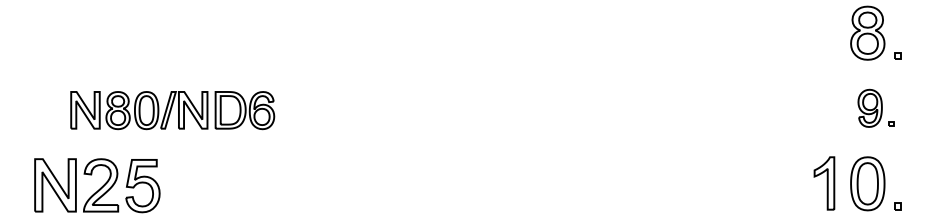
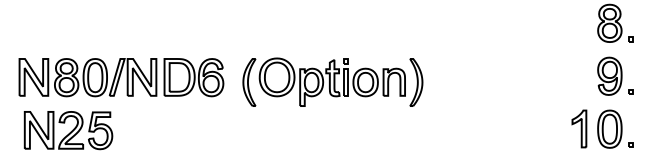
part: (875, 107) -> (615, 75), size x1.43
part: (172, 110) -> (121, 77), size x1.43
part: (473, 115) -> (332, 81), added

